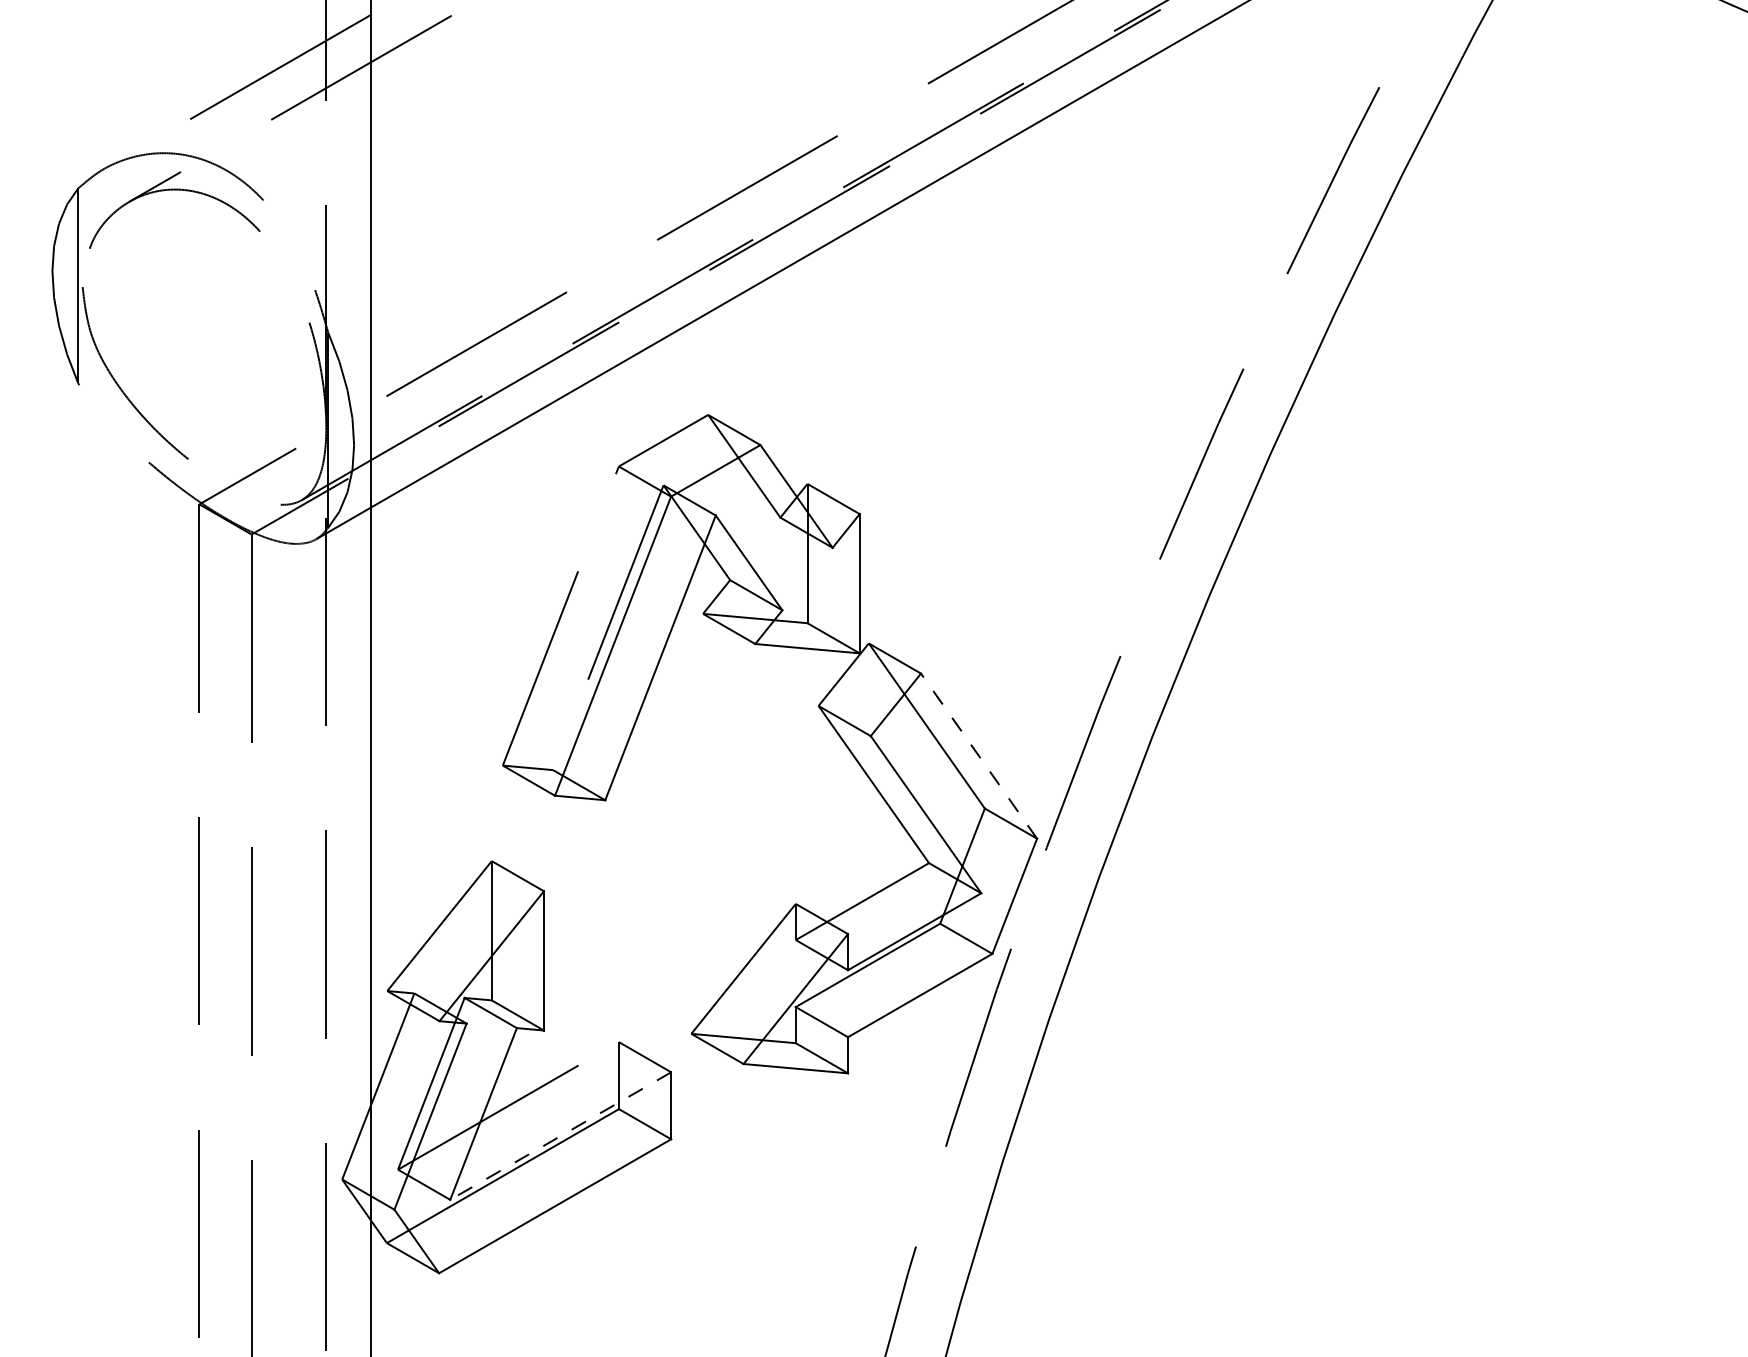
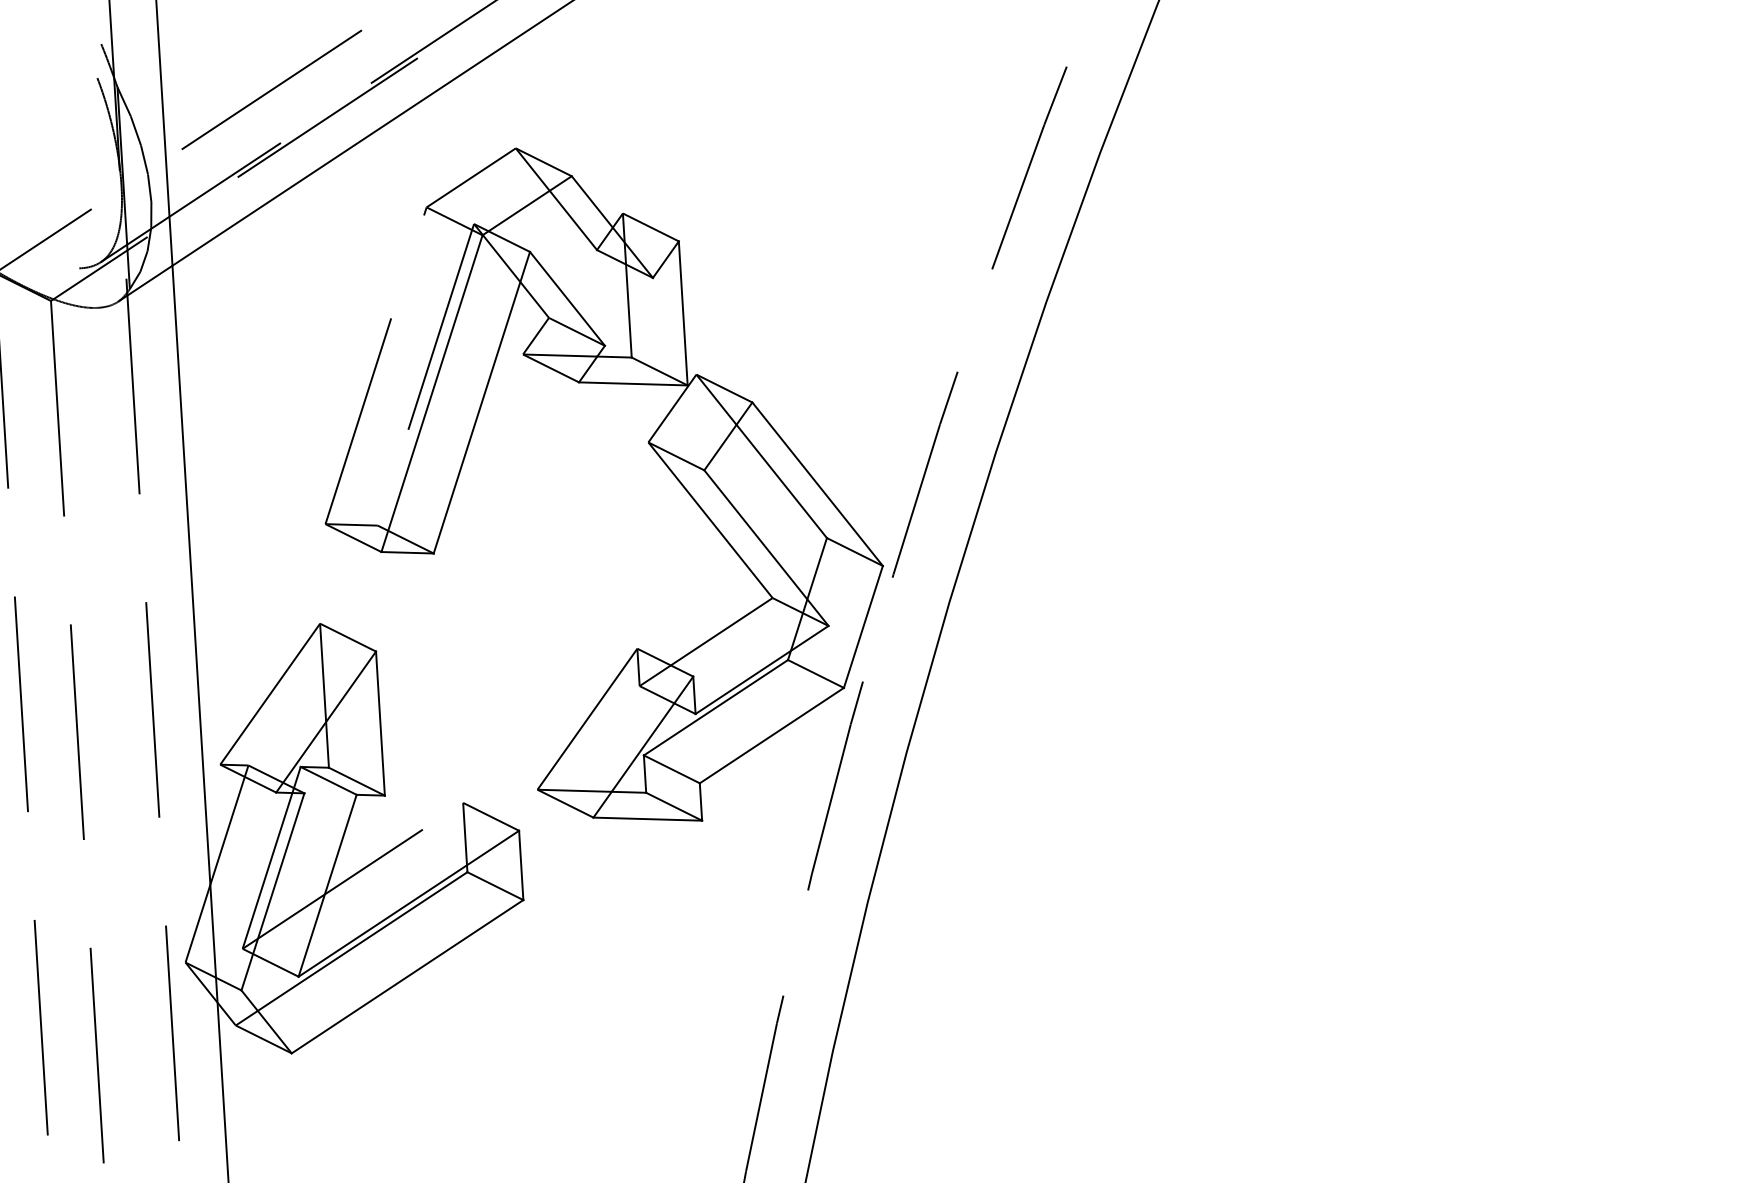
line: (979, 756) -> (818, 484), dashed -> solid
line: (560, 1136) -> (408, 904), dashed -> solid

